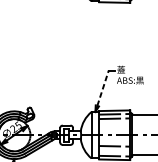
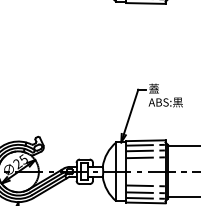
line: (103, 88) -> (131, 112), dashed -> solid
line: (114, 123) -> (145, 157), added
line: (114, 151) -> (145, 192), added

